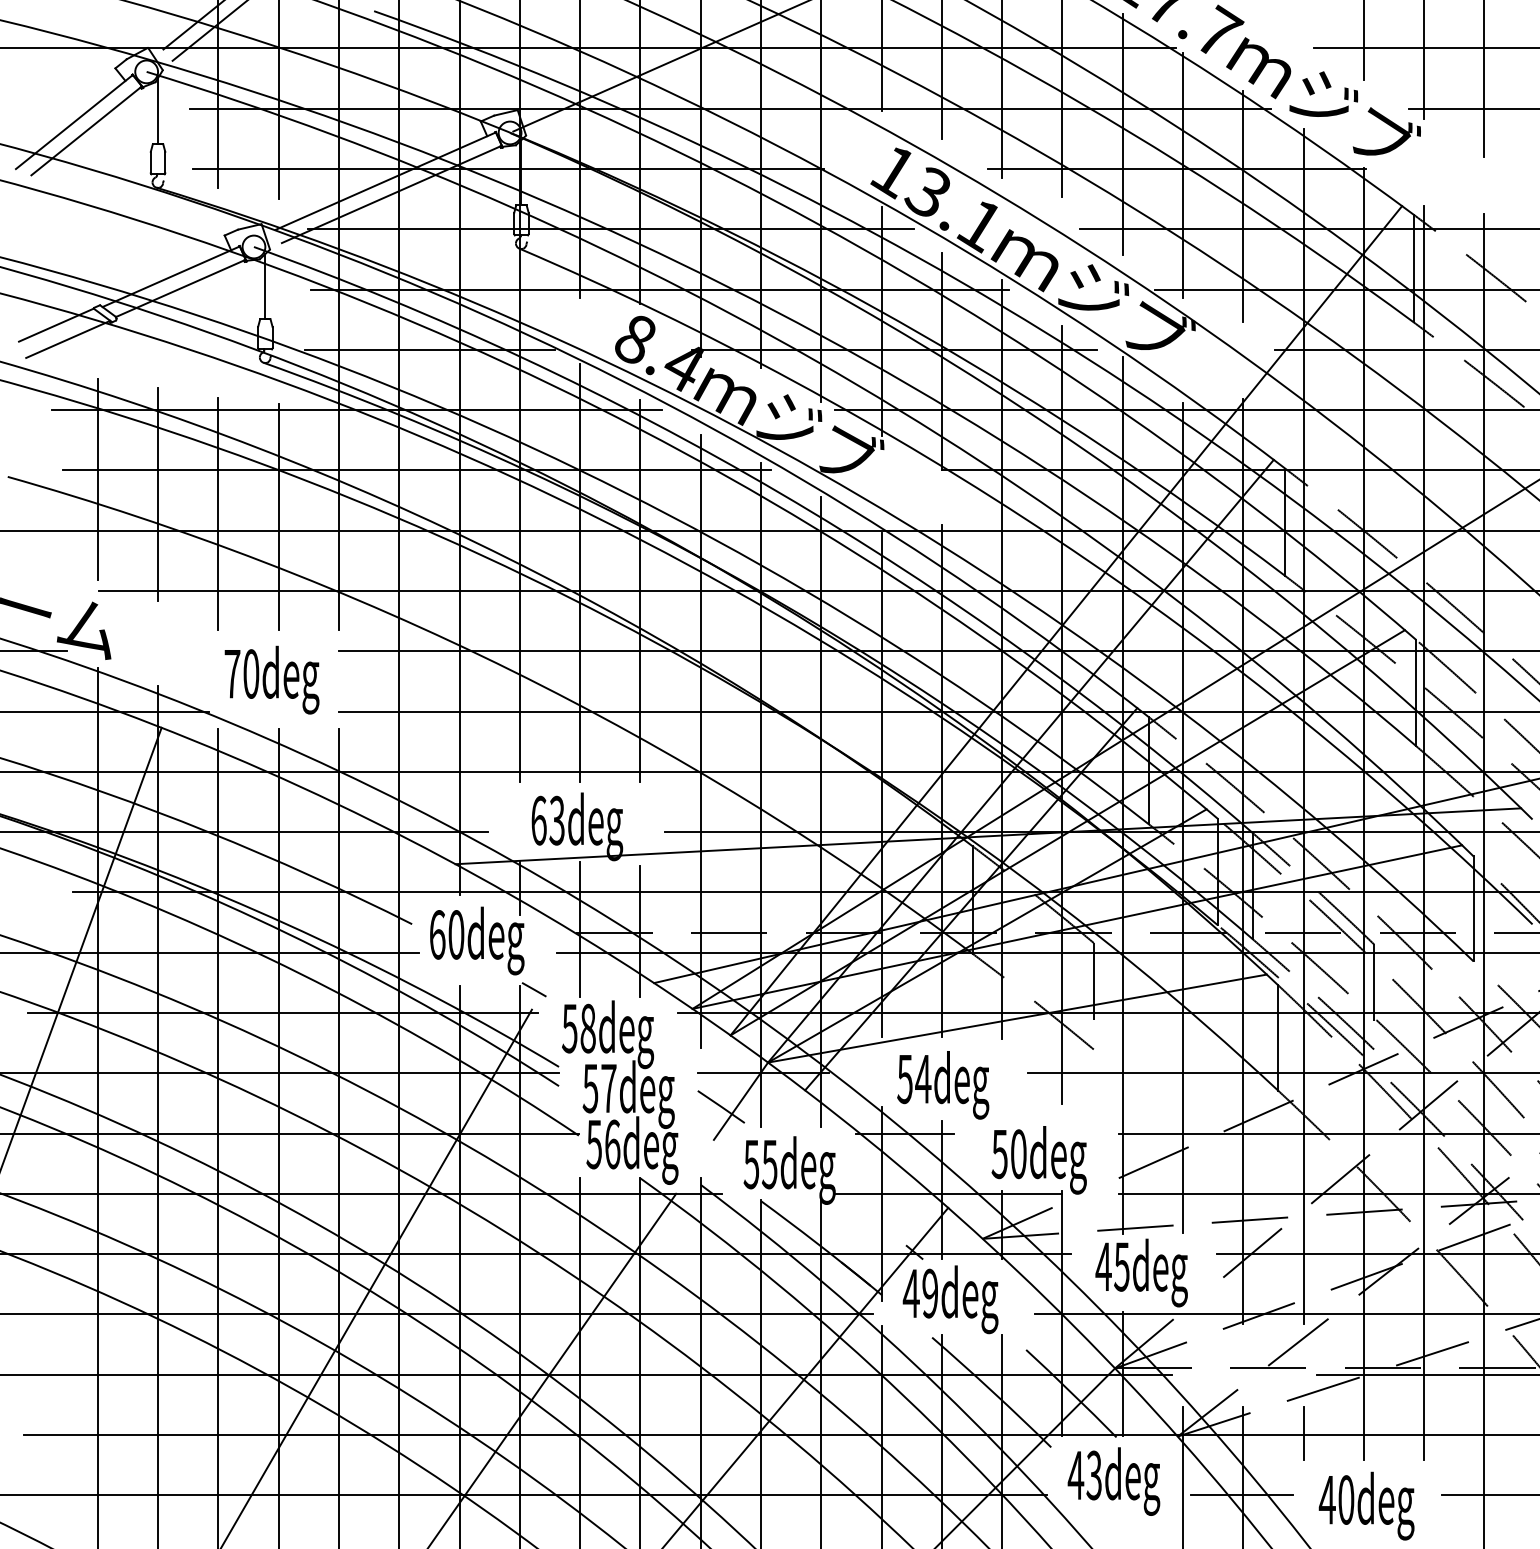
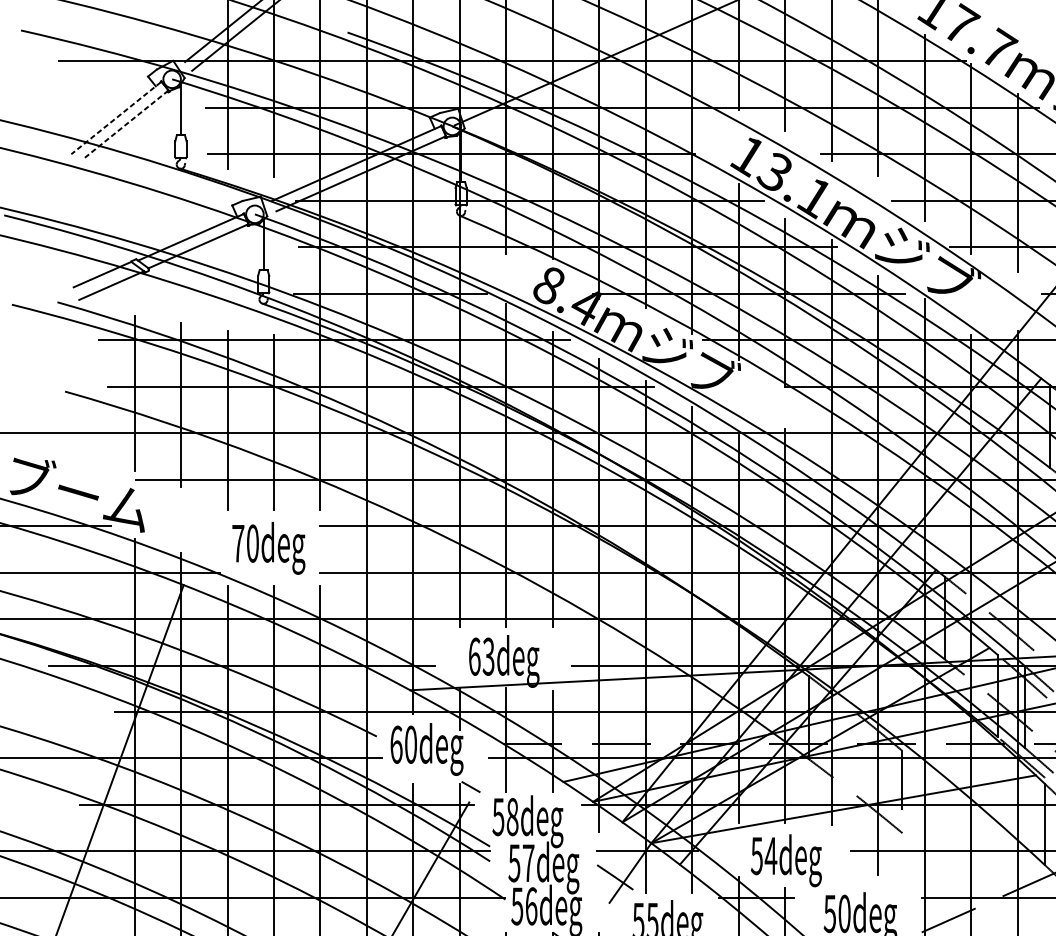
line: (74, 122) -> (116, 118), solid -> dashed
line: (86, 130) -> (125, 124), solid -> dashed

